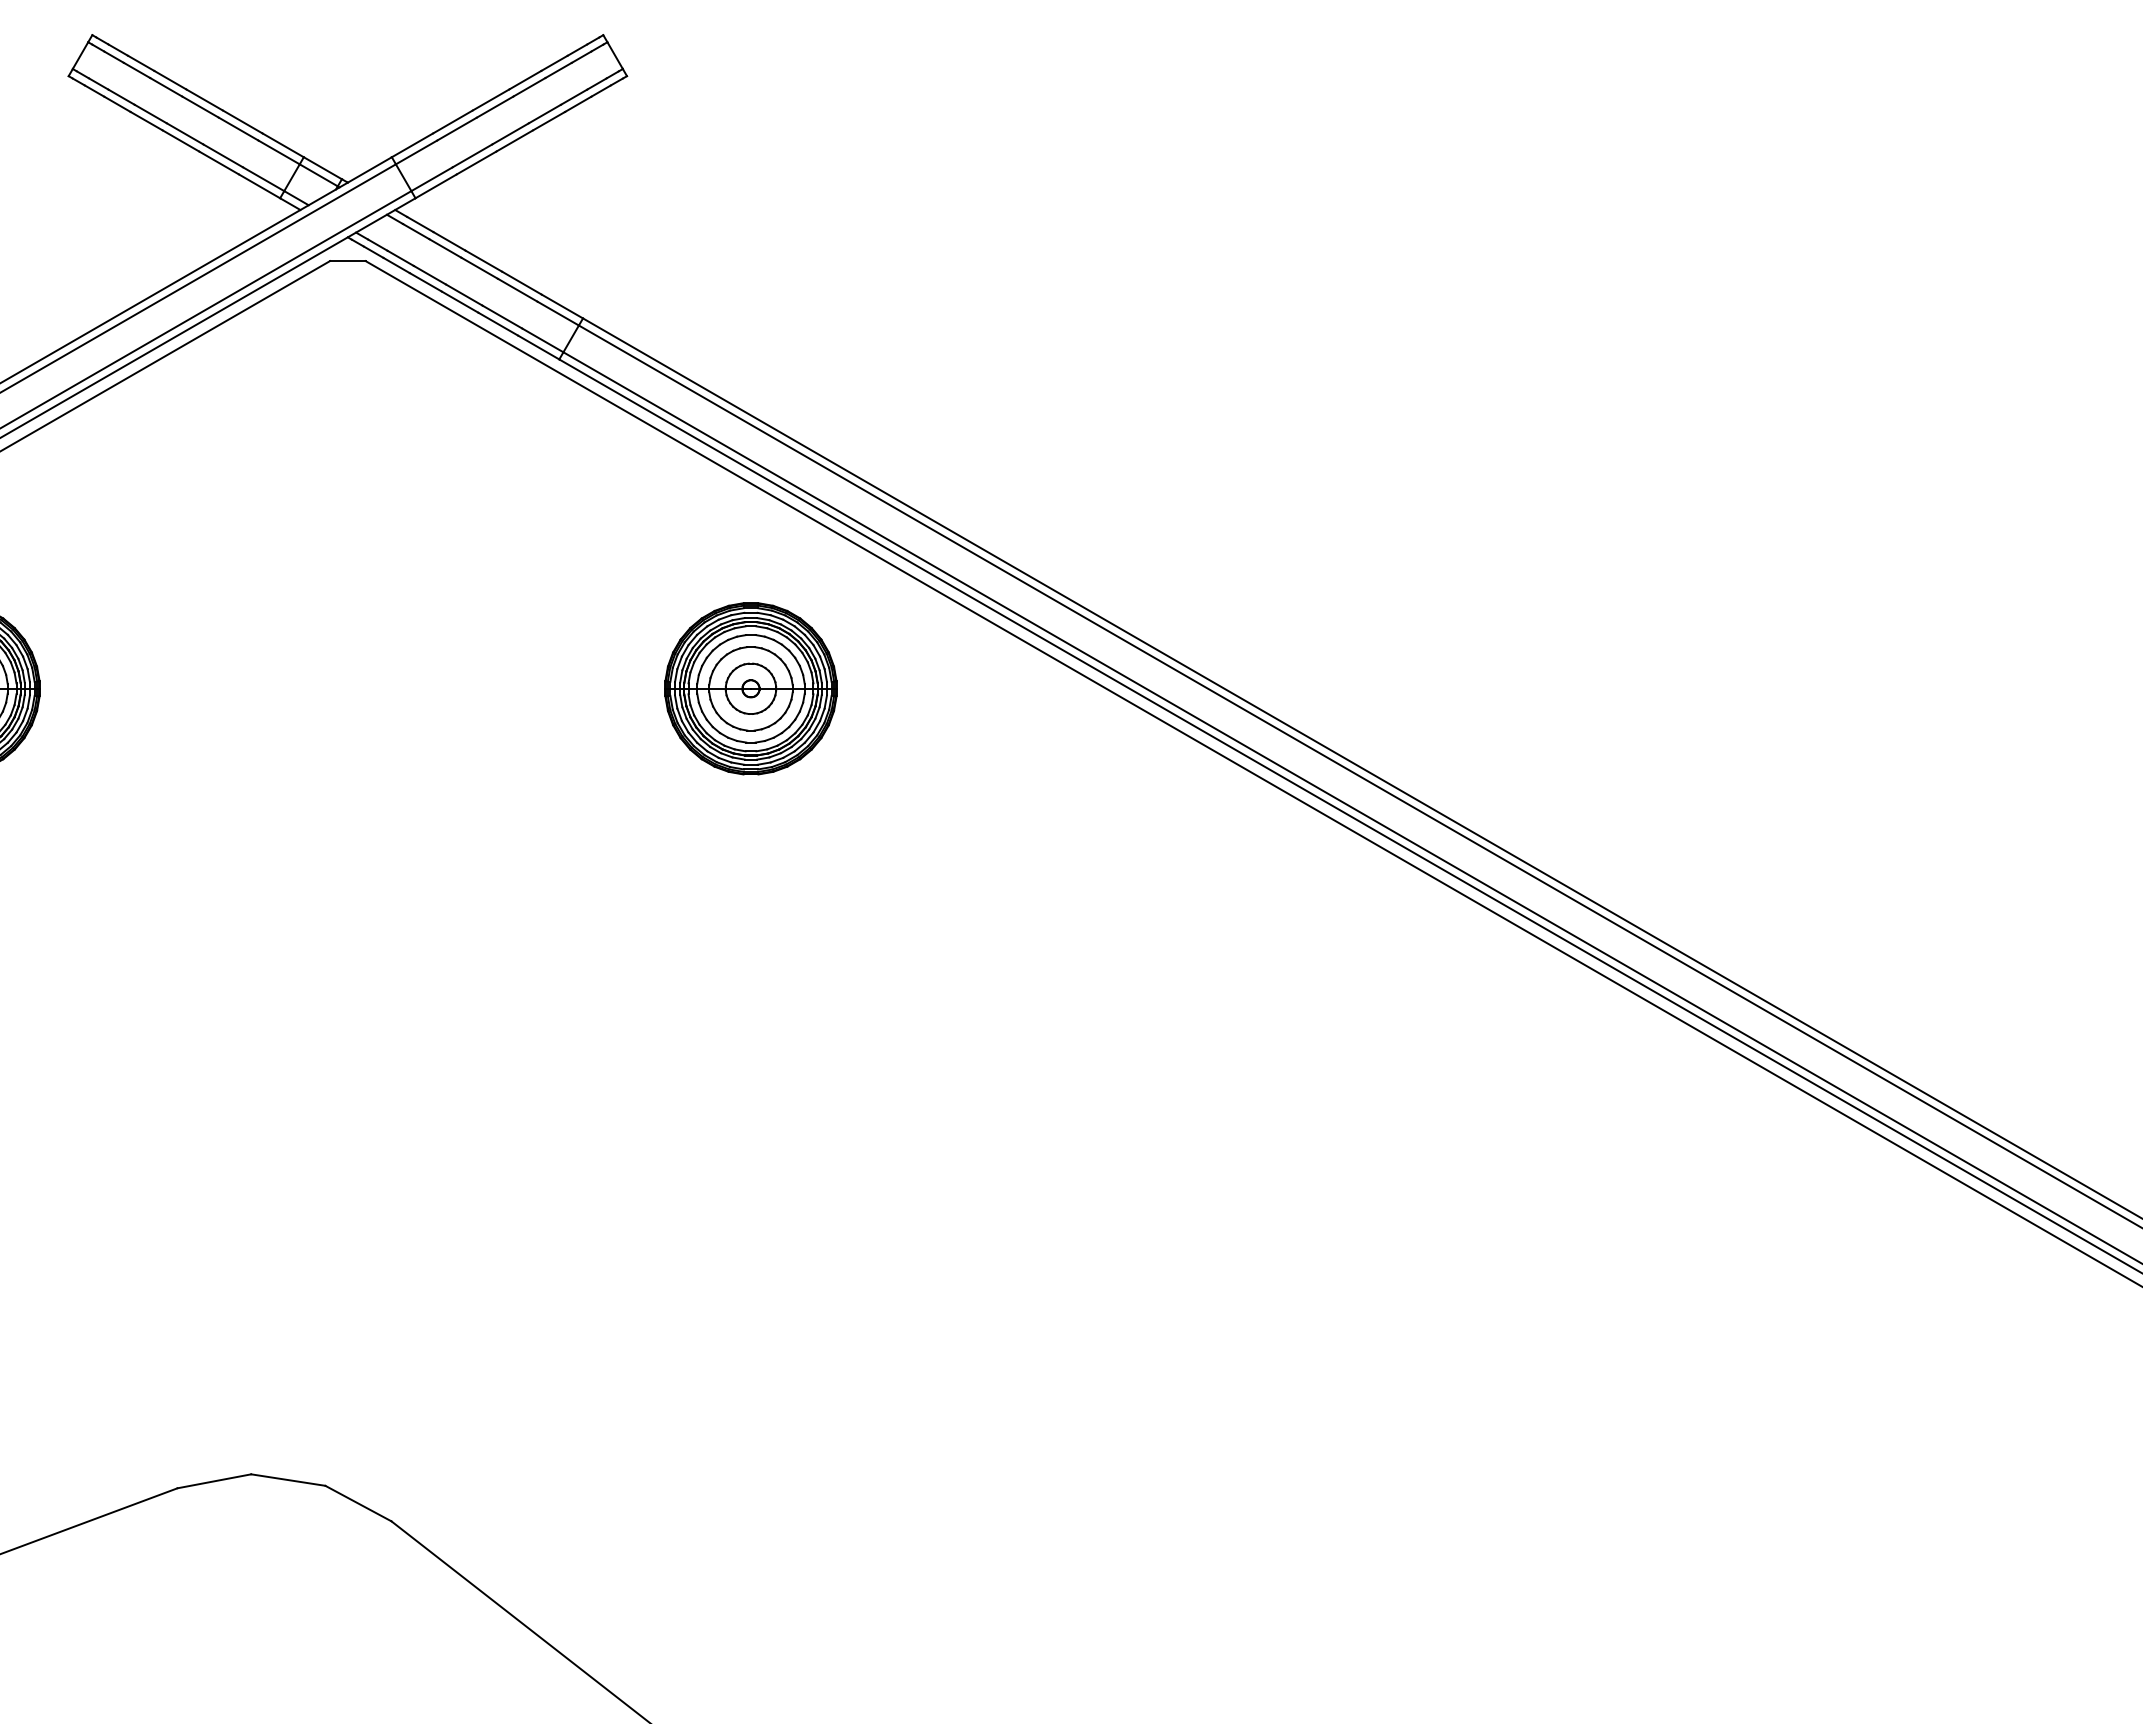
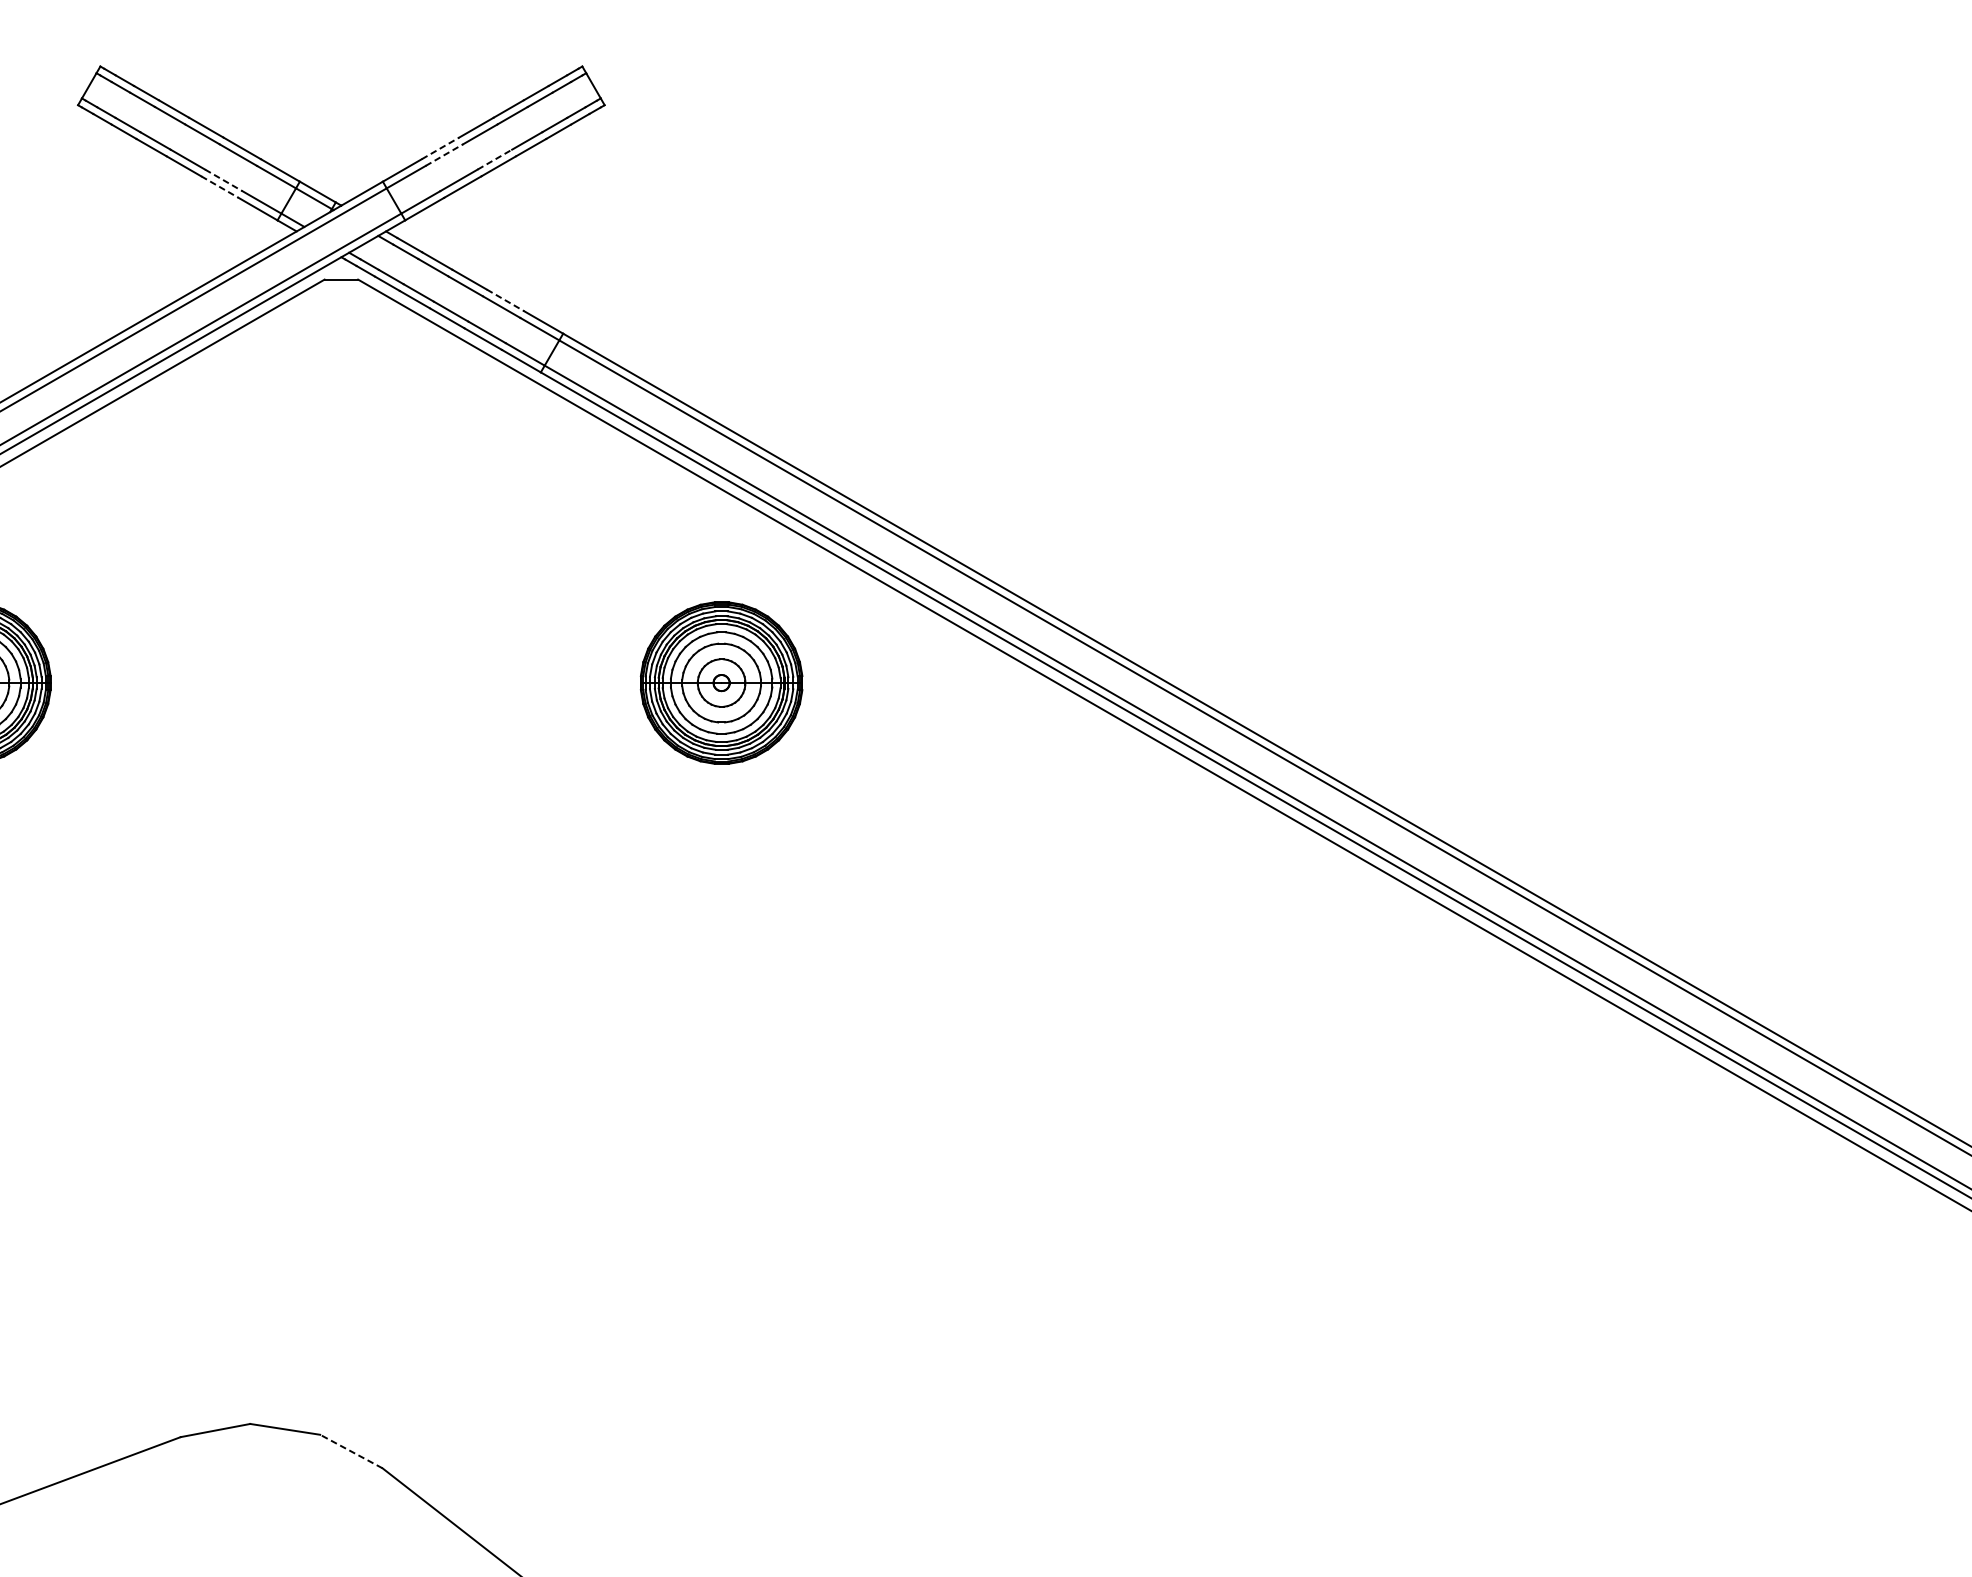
line: (452, 121) -> (440, 147), solid -> dashed
line: (457, 129) -> (444, 155), solid -> dashed
line: (511, 133) -> (495, 159), solid -> dashed
line: (223, 155) -> (224, 180), solid -> dashed
line: (219, 162) -> (220, 186), solid -> dashed
line: (521, 283) -> (505, 300), solid -> dashed
line: (358, 1503) -> (351, 1451), solid -> dashed

